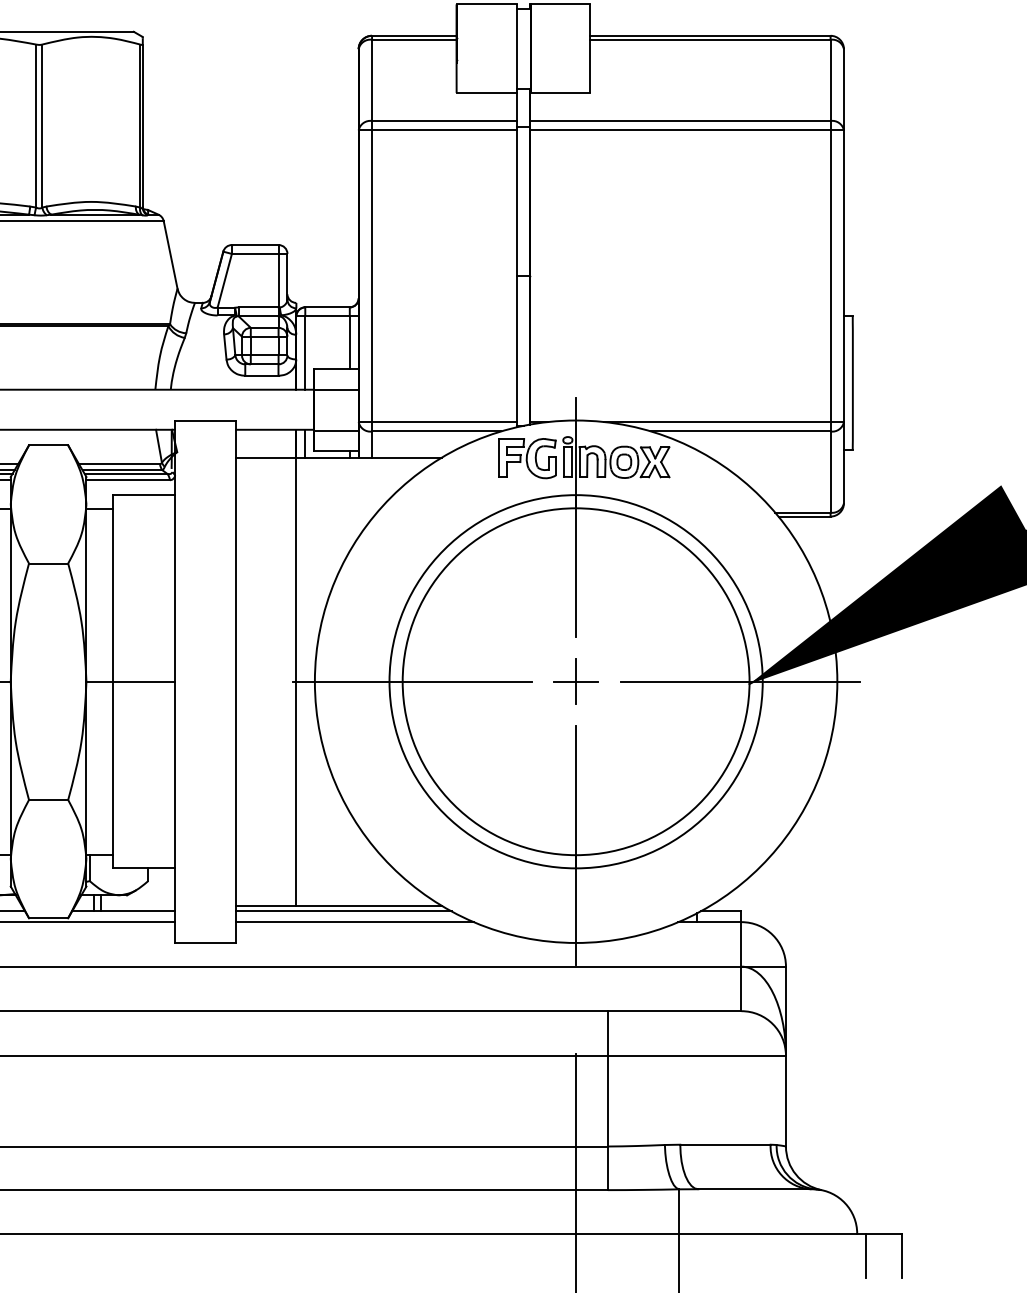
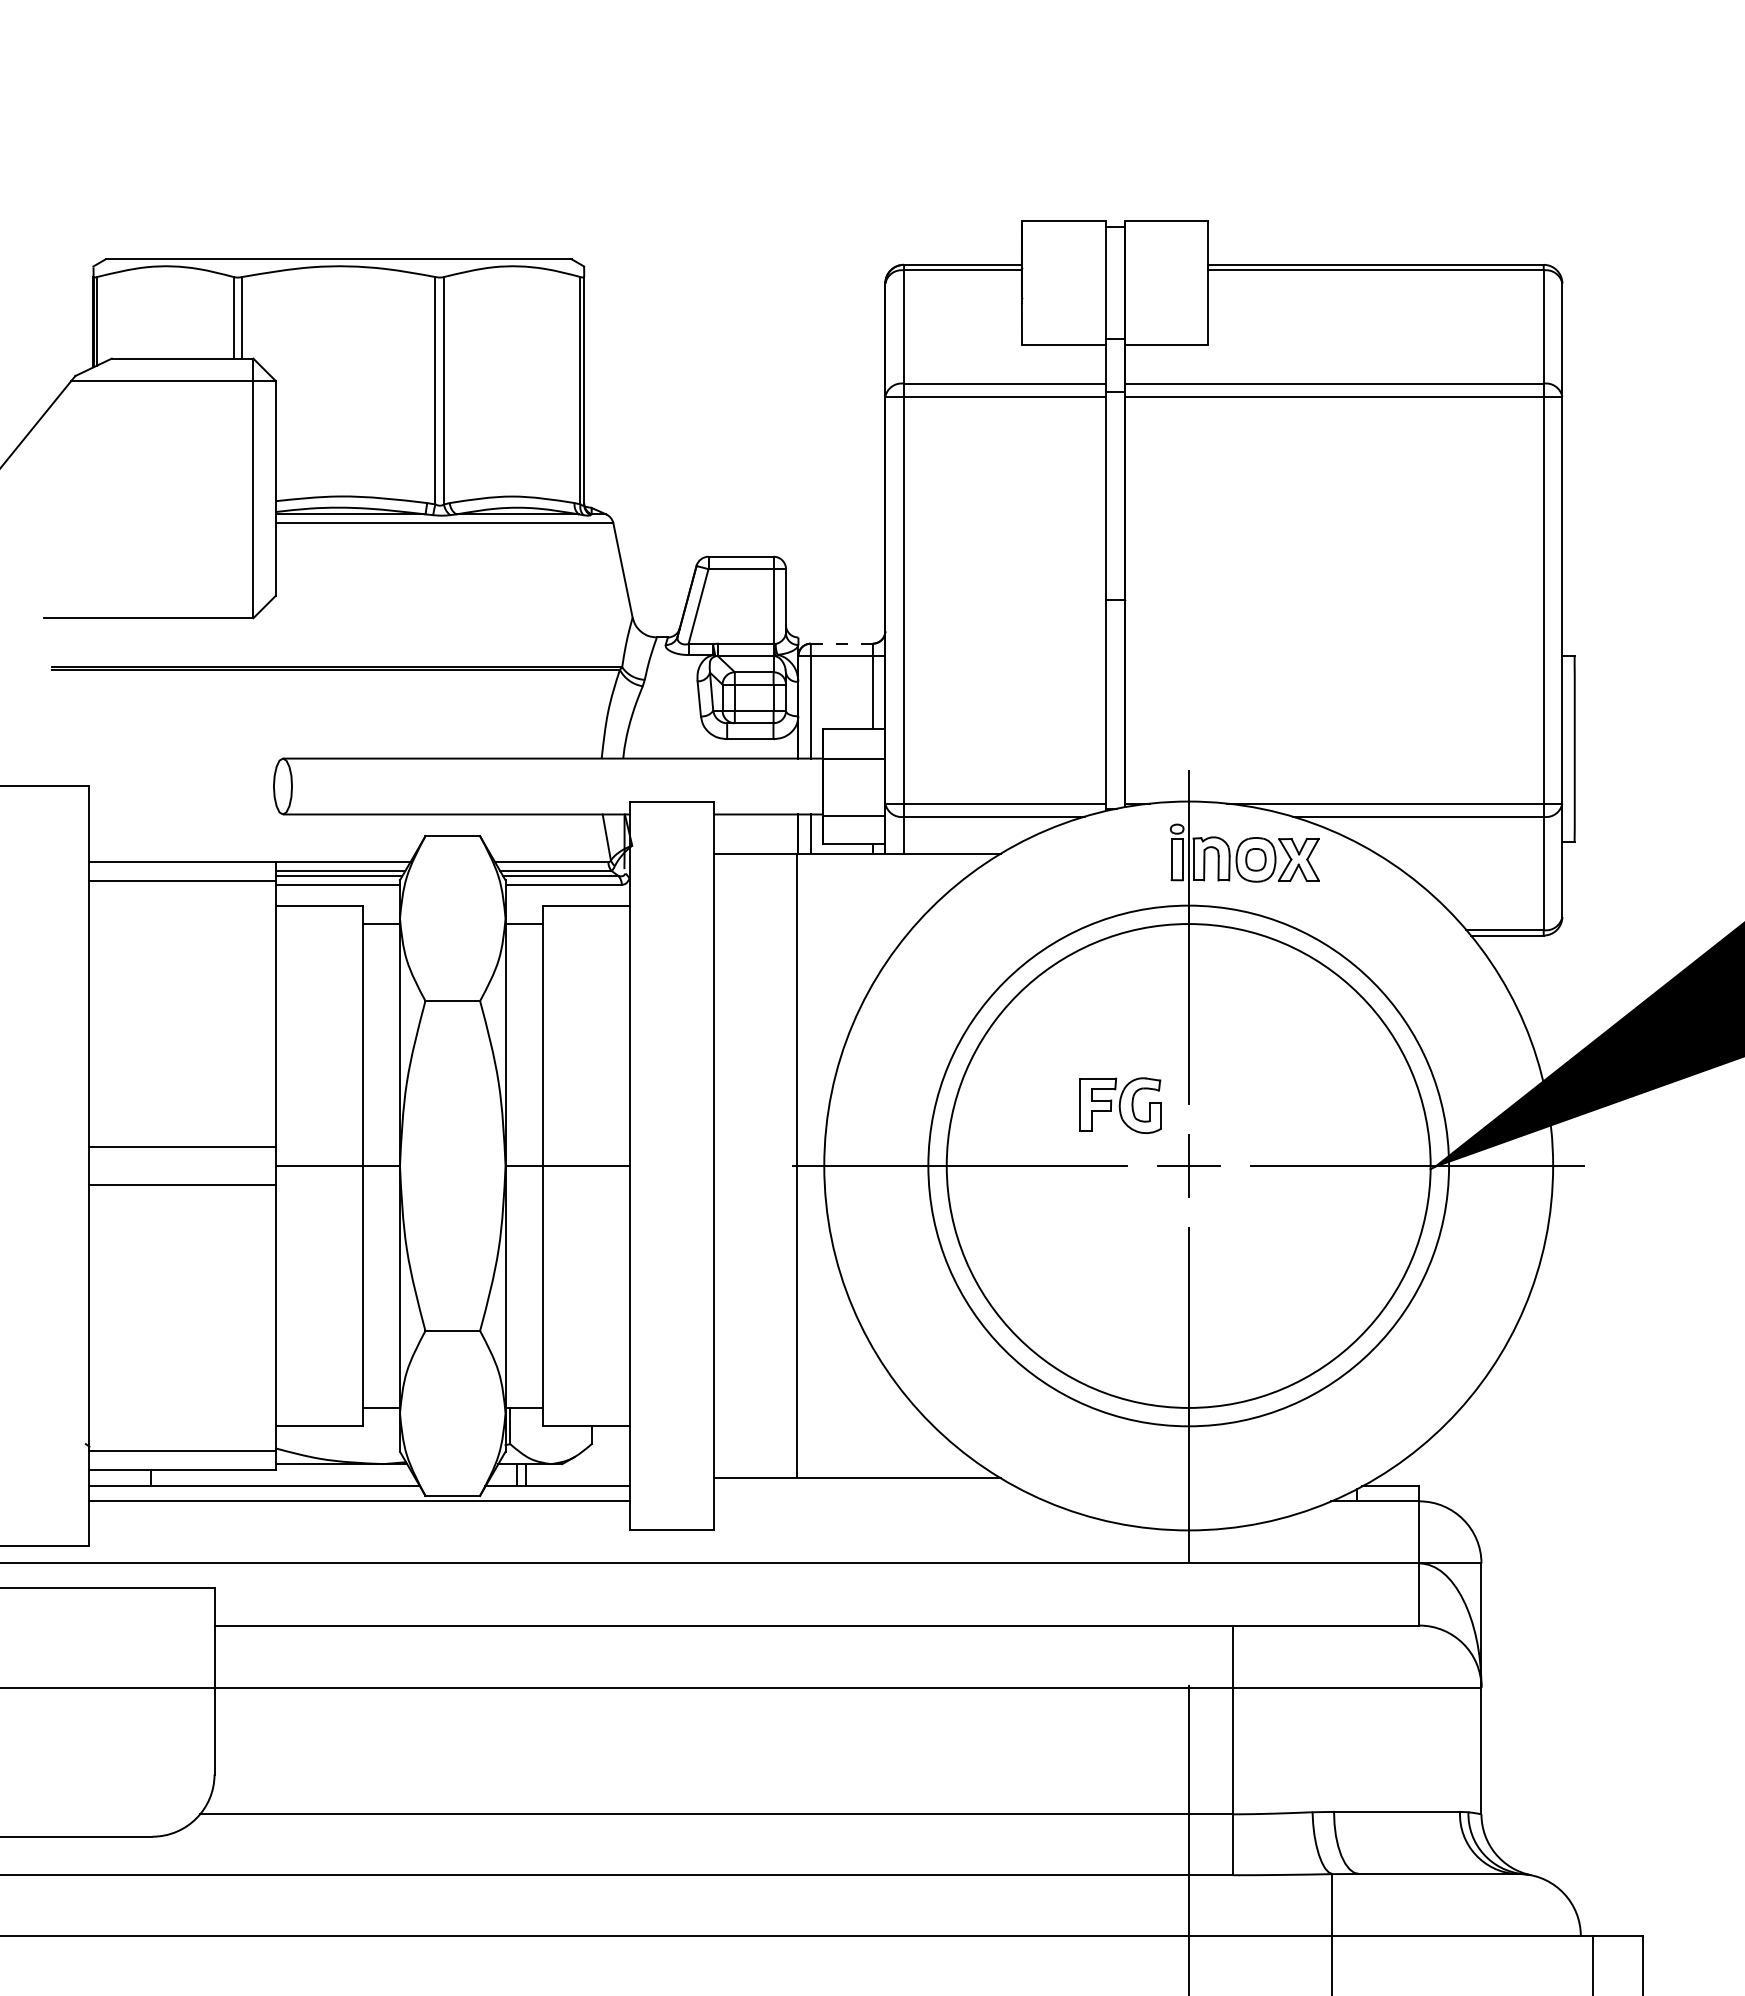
line: (327, 307) -> (842, 643), solid -> dashed
part: (527, 458) -> (1120, 1105), moved
line: (343, 911) -> (864, 1486), removed
line: (354, 922) -> (879, 1501), removed

